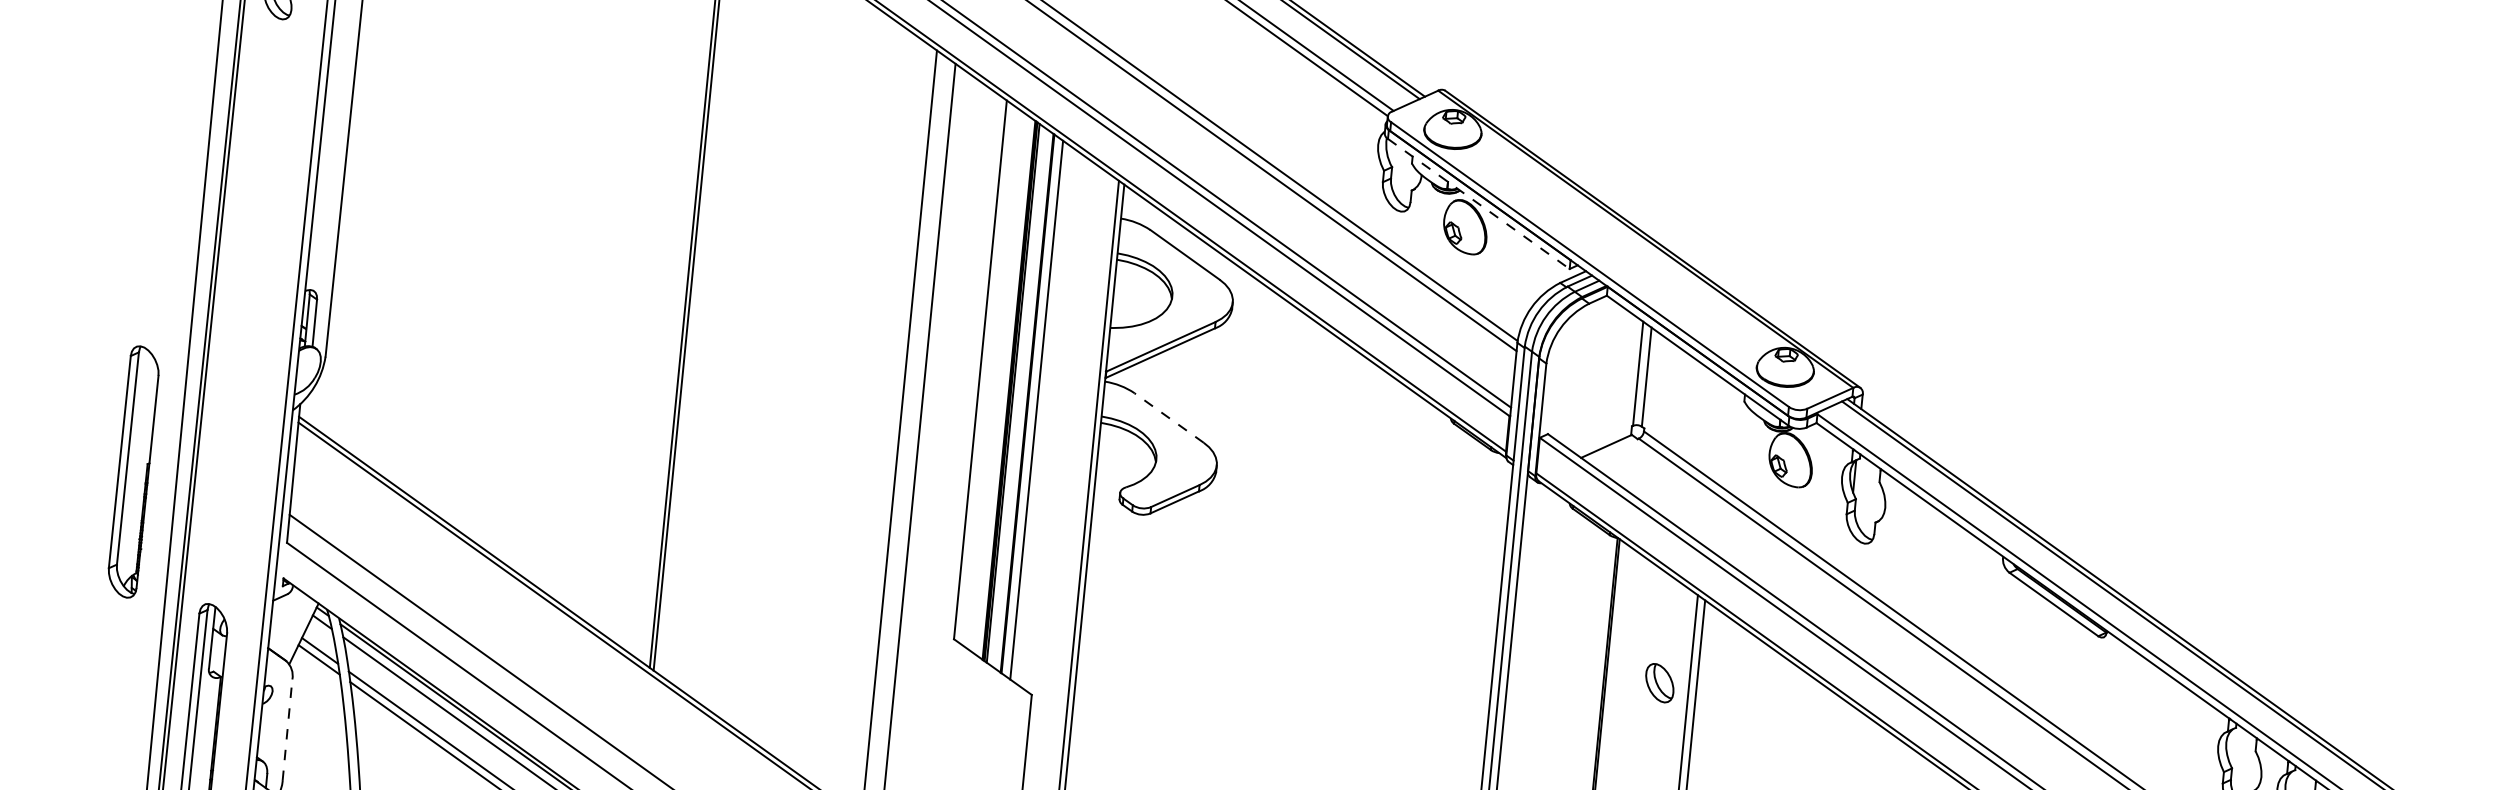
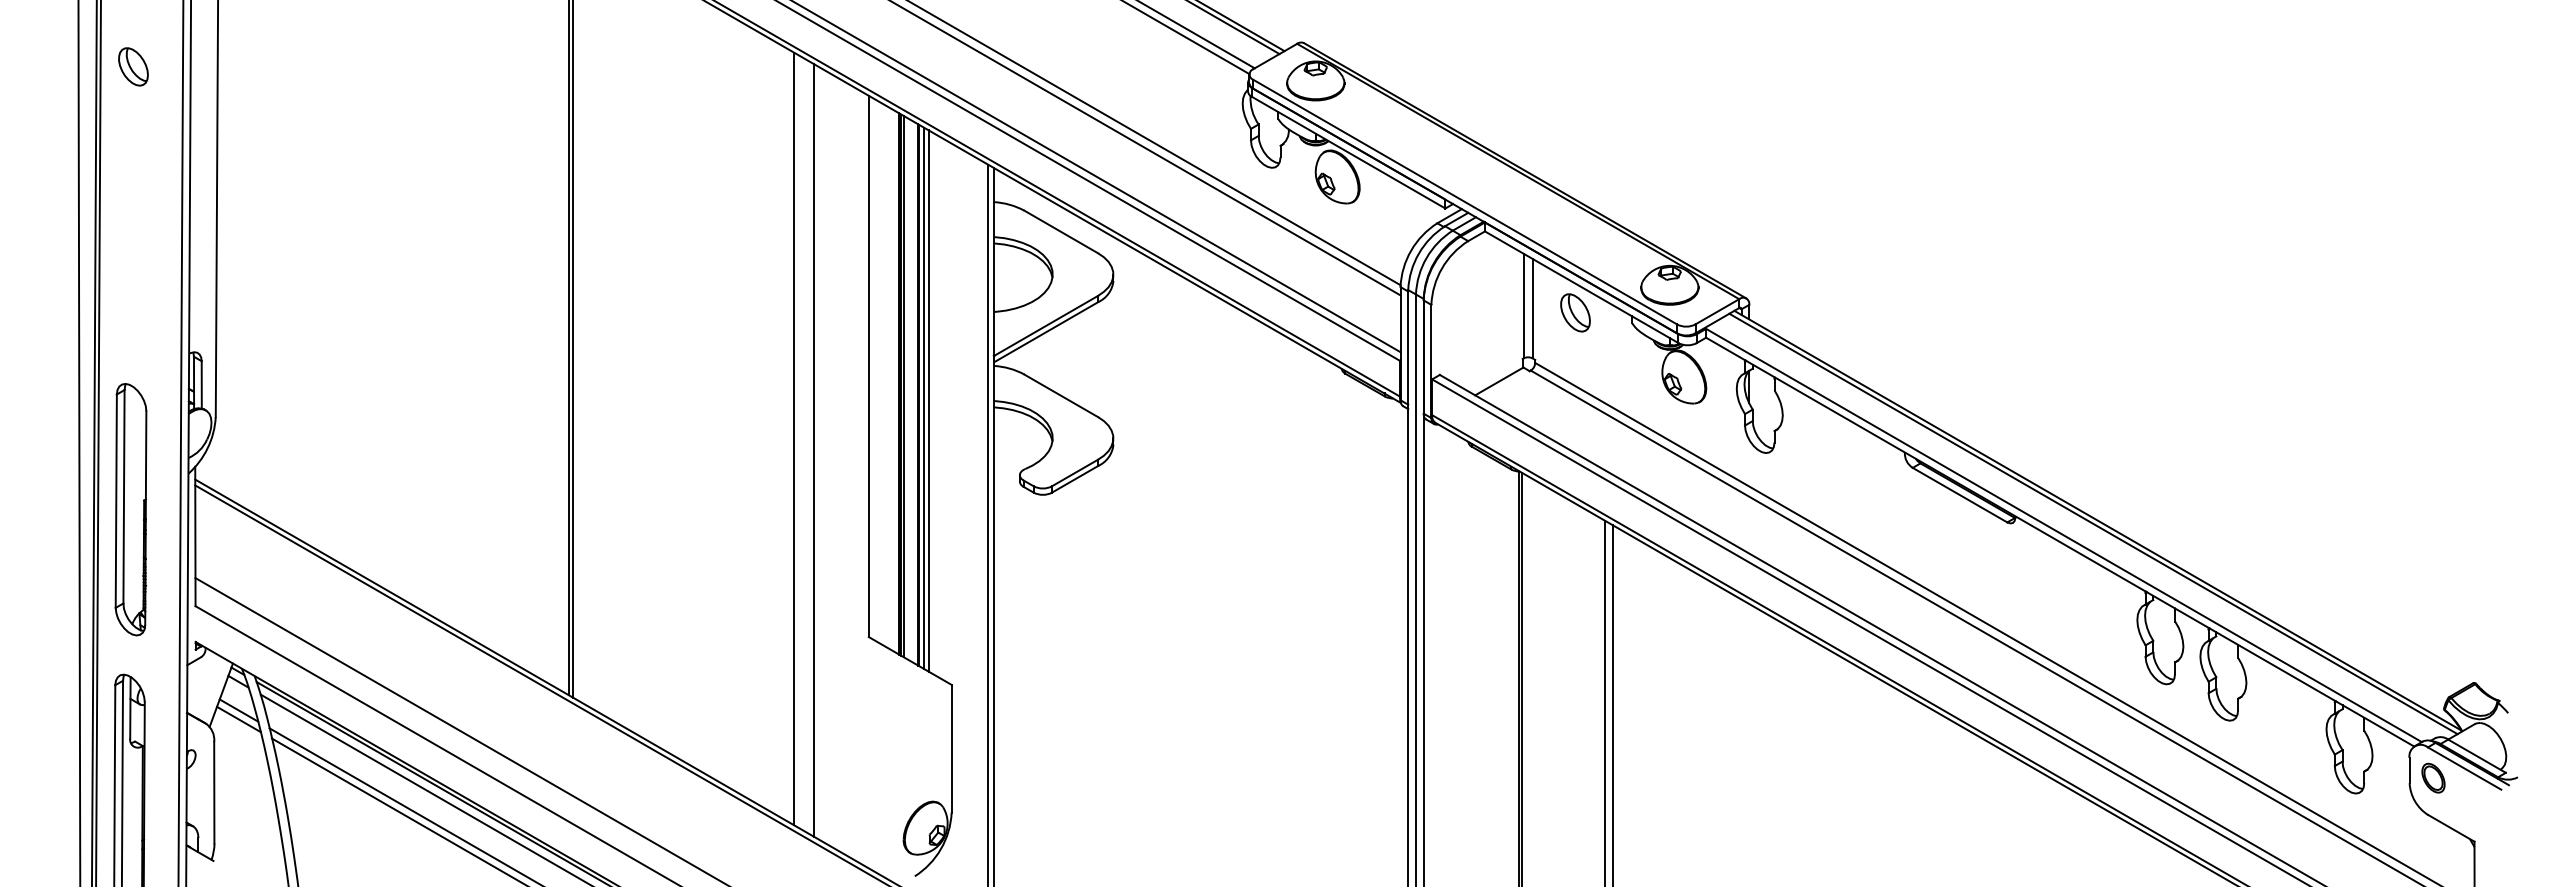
line: (1478, 203) -> (1348, 152), dashed -> solid
line: (1032, 407) -> (924, 398), added
line: (1169, 417) -> (1061, 395), dashed -> solid
part: (133, 471) -> (130, 509), moved
part: (1659, 682) -> (1575, 312), moved
line: (287, 730) -> (214, 792), dashed -> solid

